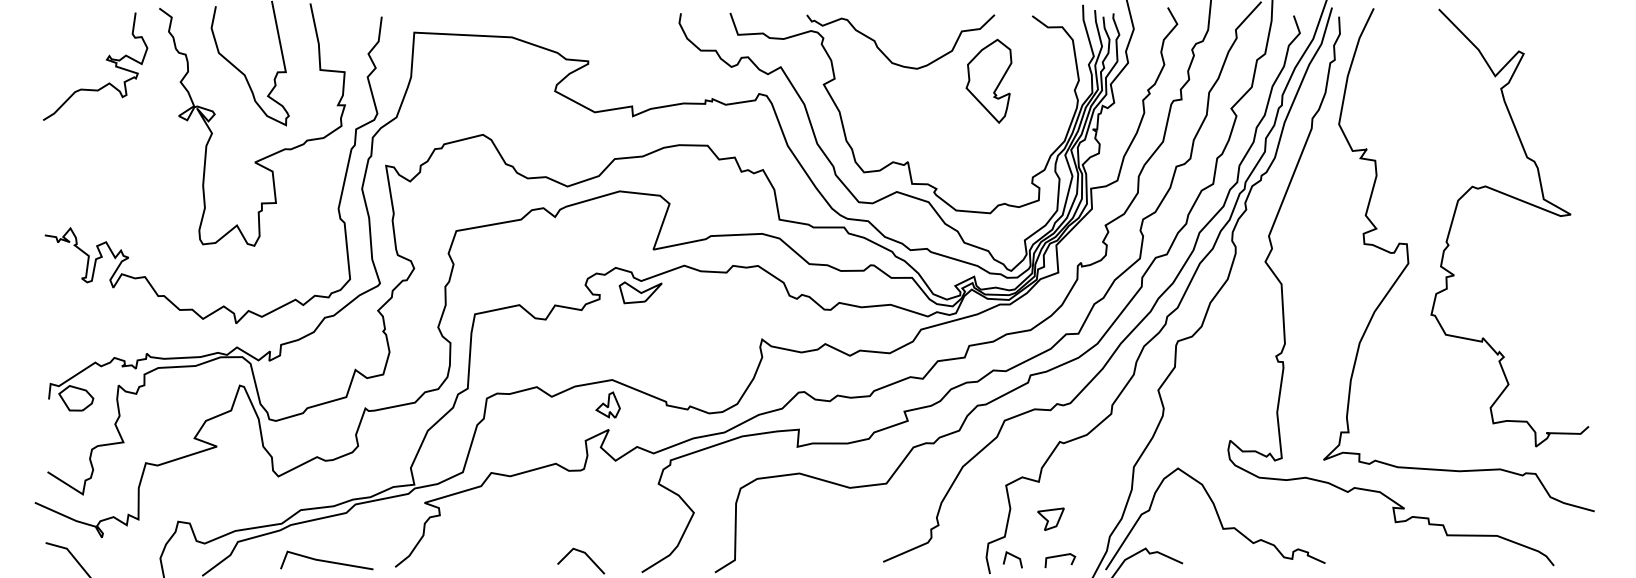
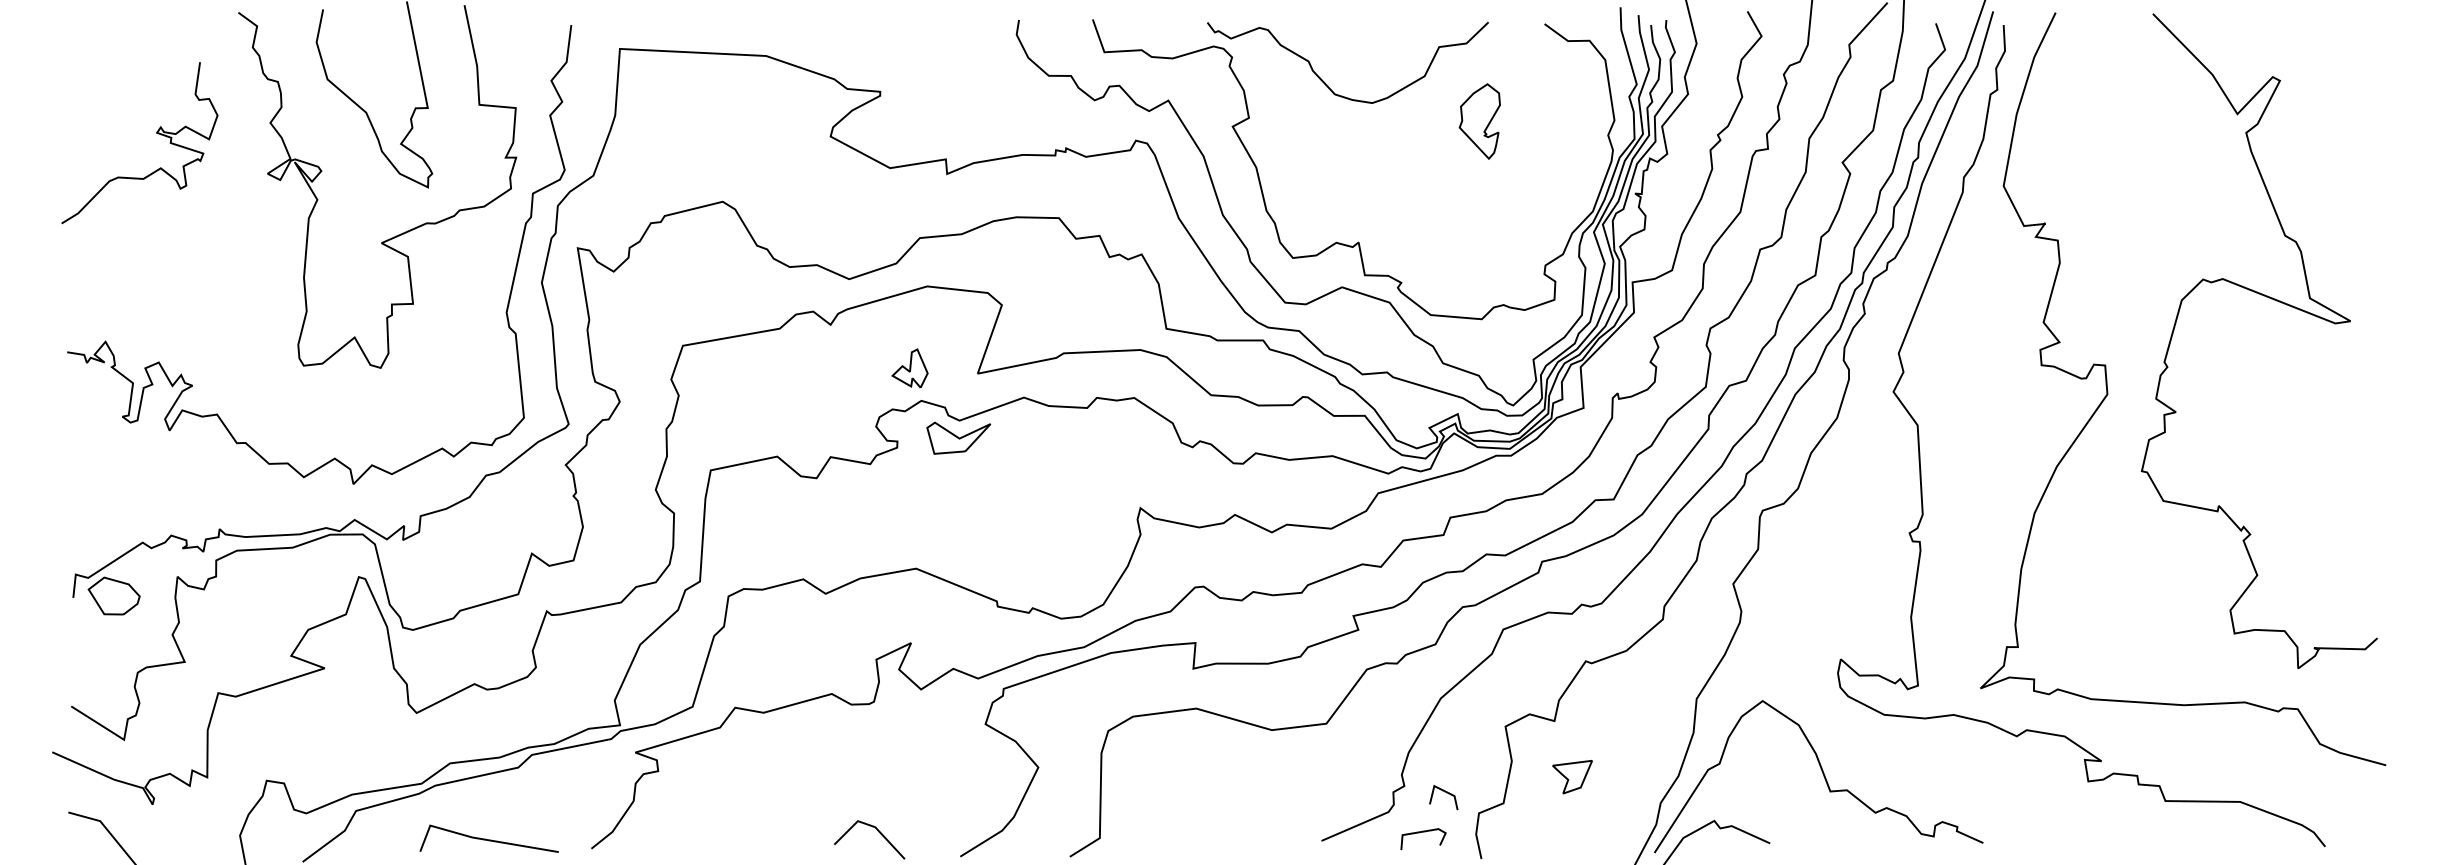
curve: (105, 60) -> (154, 133), moved
part: (988, 80) -> (1479, 120), size x0.6
part: (607, 404) -> (909, 367), moved
line: (1060, 556) -> (1423, 832), moved
line: (1014, 557) -> (1446, 793), moved

